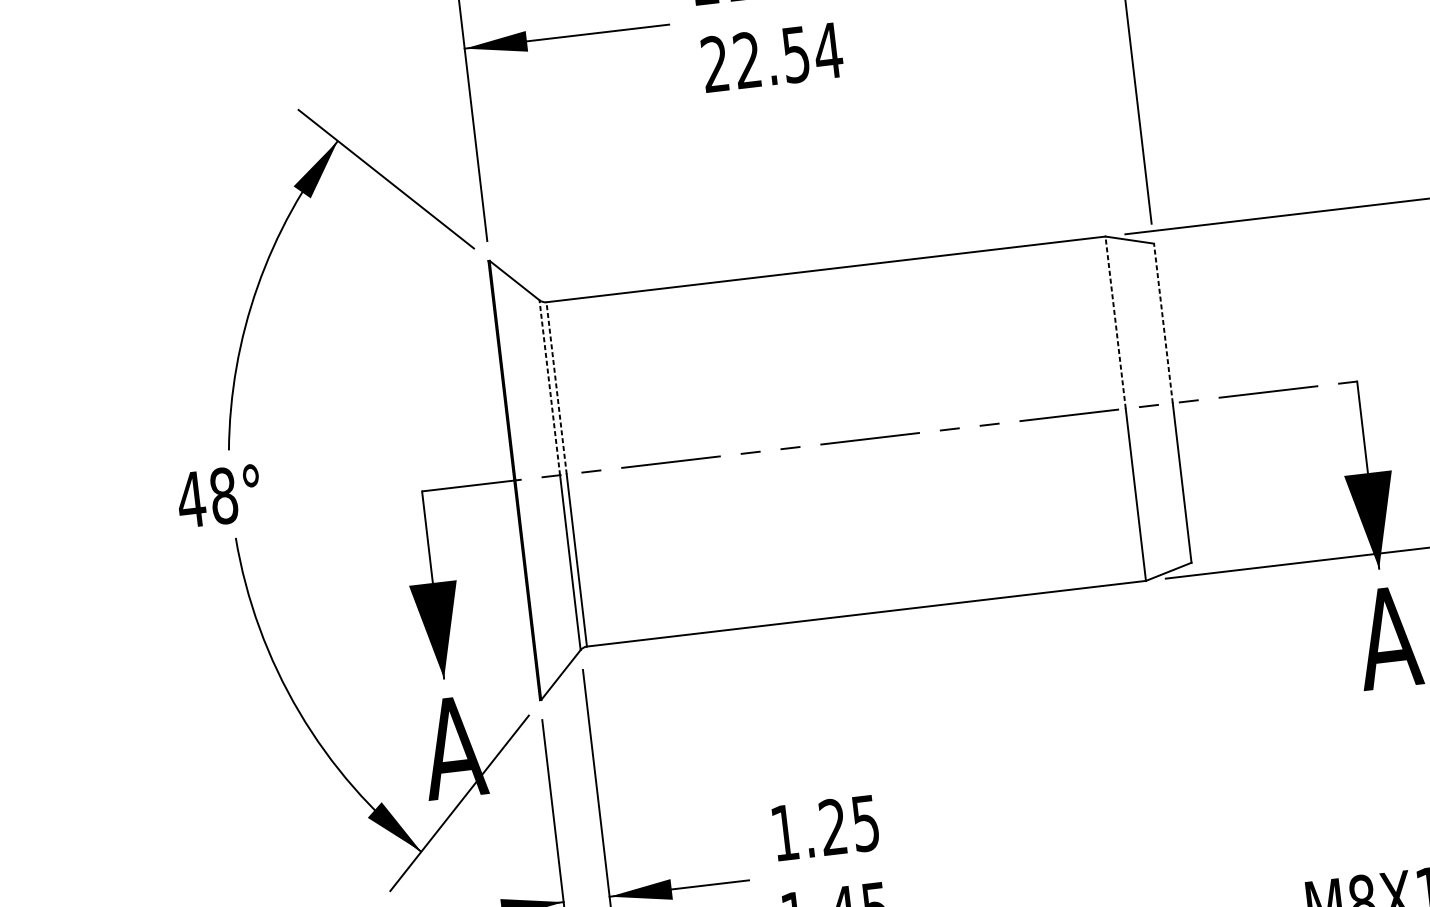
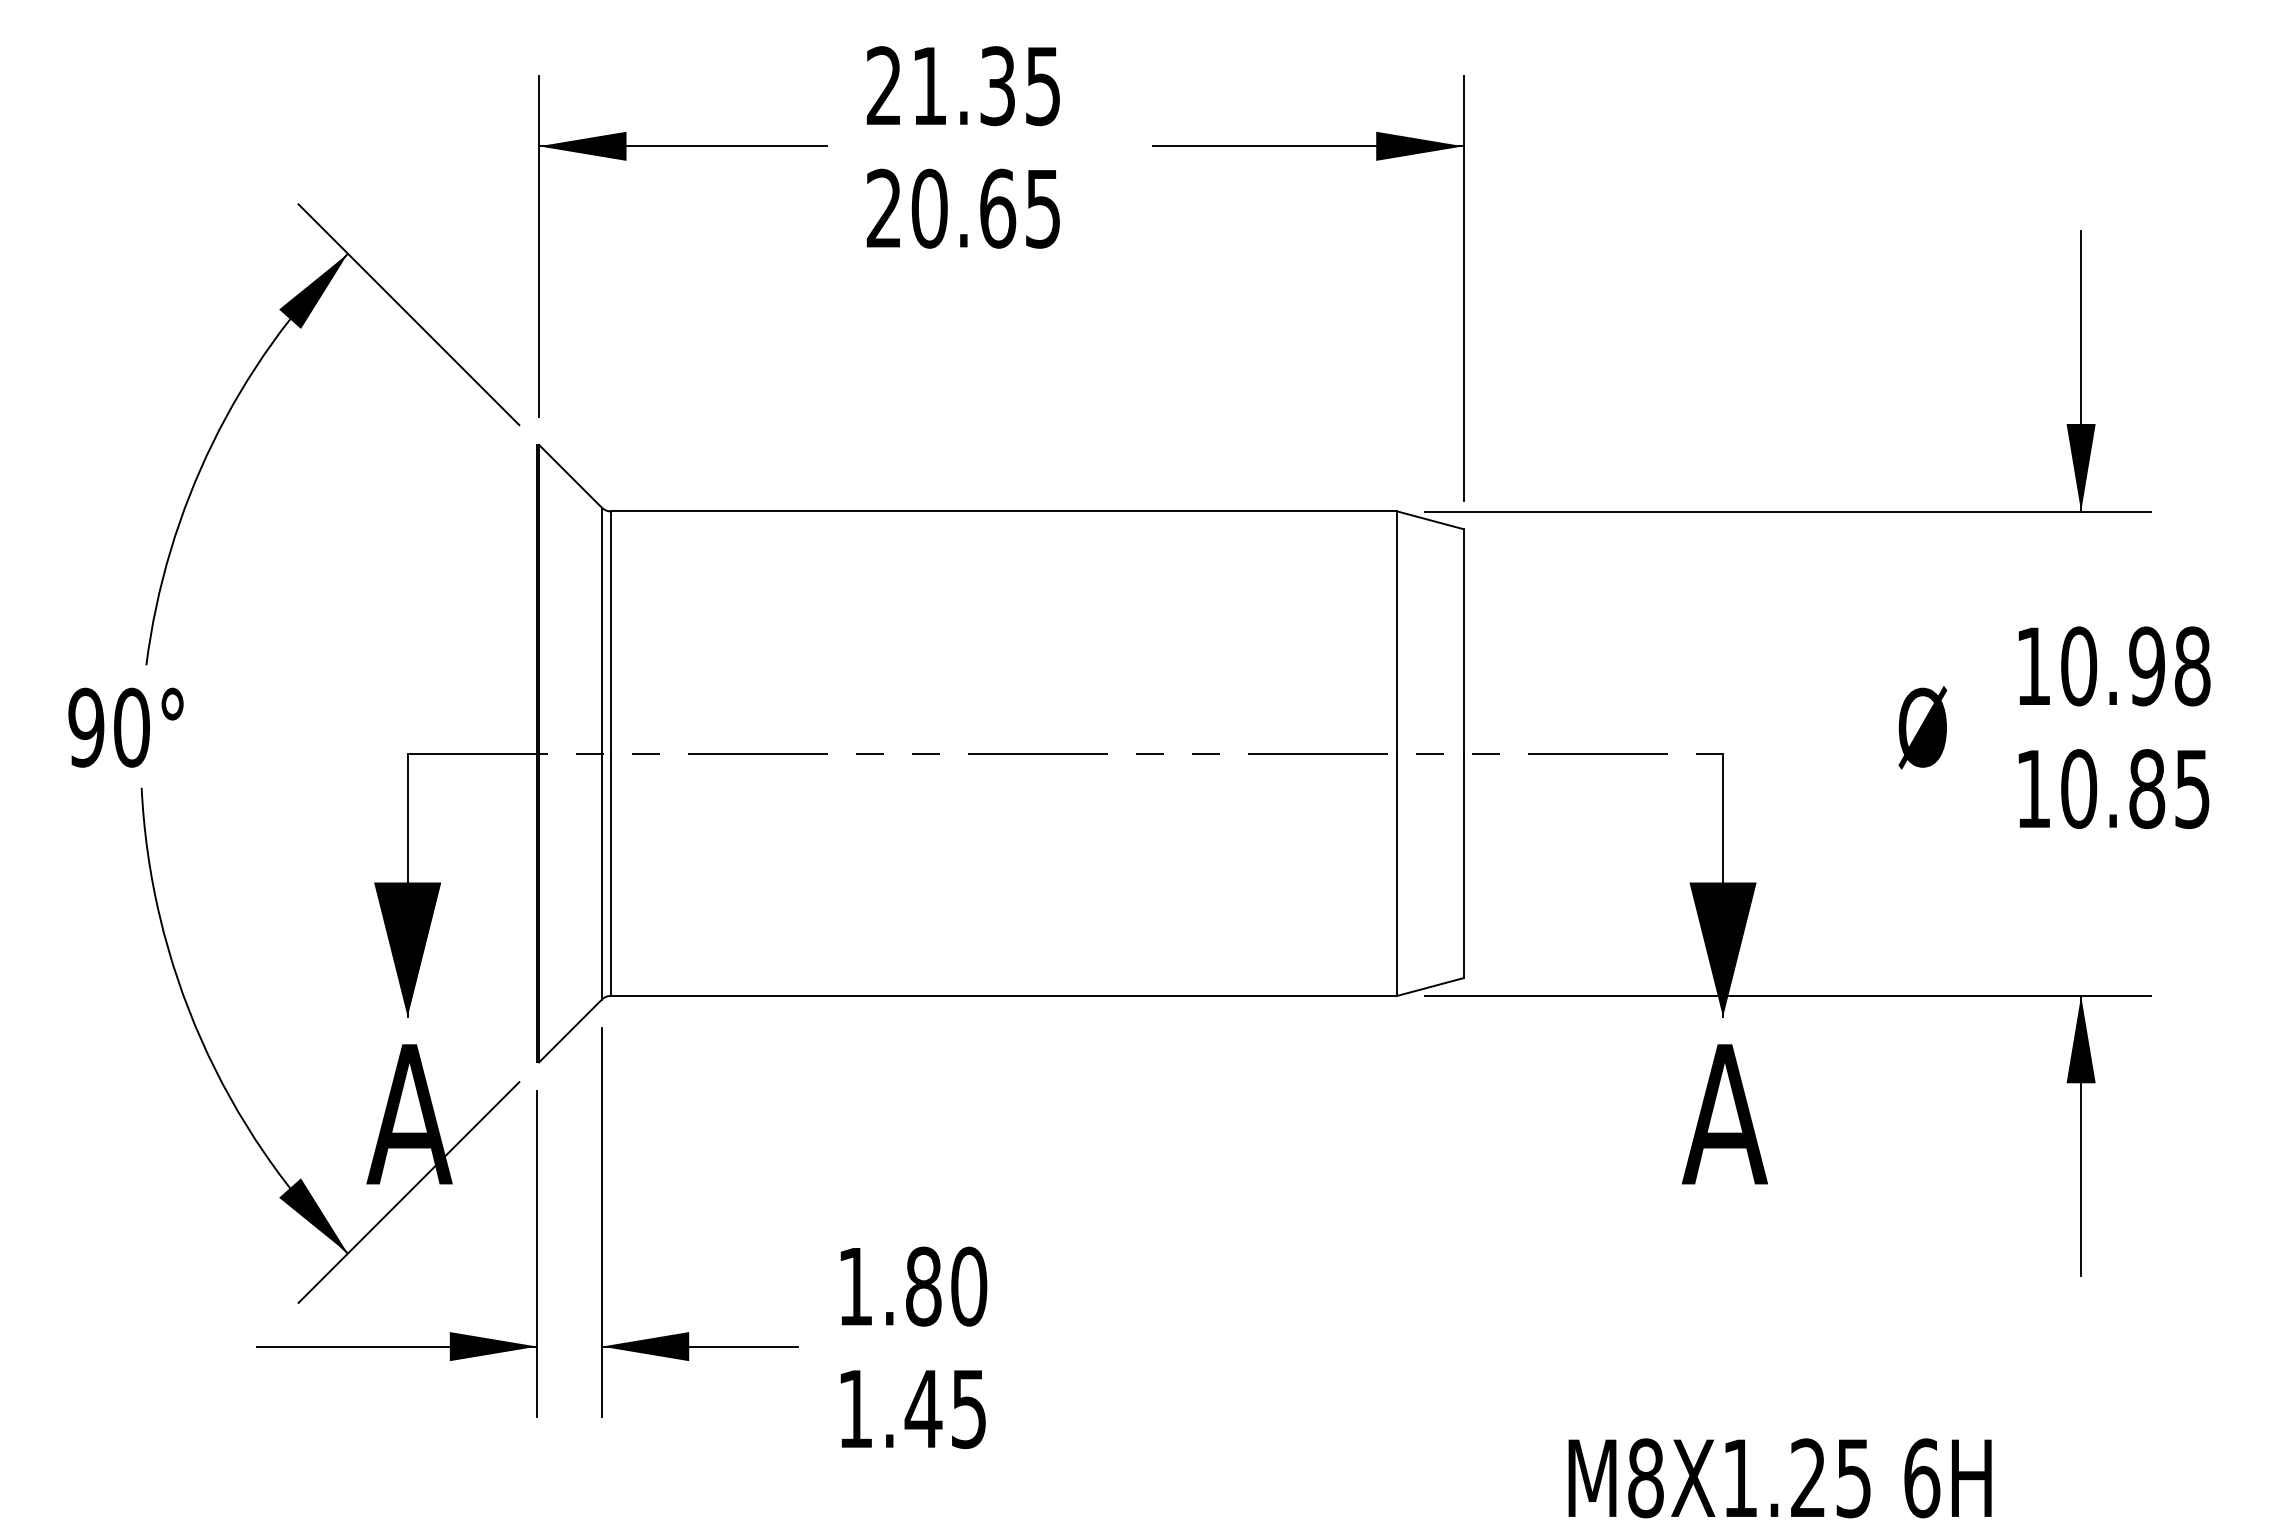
text: (788, 55) -> (986, 208), 22.54 -> 20.65
line: (1115, 322) -> (1397, 632), dashed -> solid
line: (1163, 322) -> (1463, 640), dashed -> solid
line: (549, 387) -> (601, 630), dashed -> solid
line: (556, 388) -> (611, 632), dashed -> solid
text: (207, 497) -> (108, 727), 48° -> 90°
text: (849, 825) -> (946, 1286), 1.25 -> 1.80

